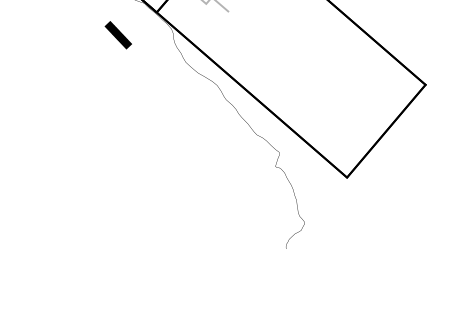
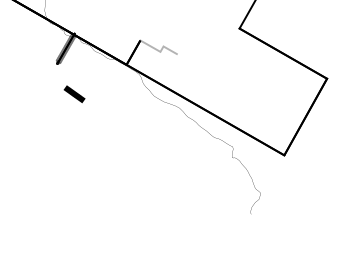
text: (118, 35) -> (74, 94), moved

